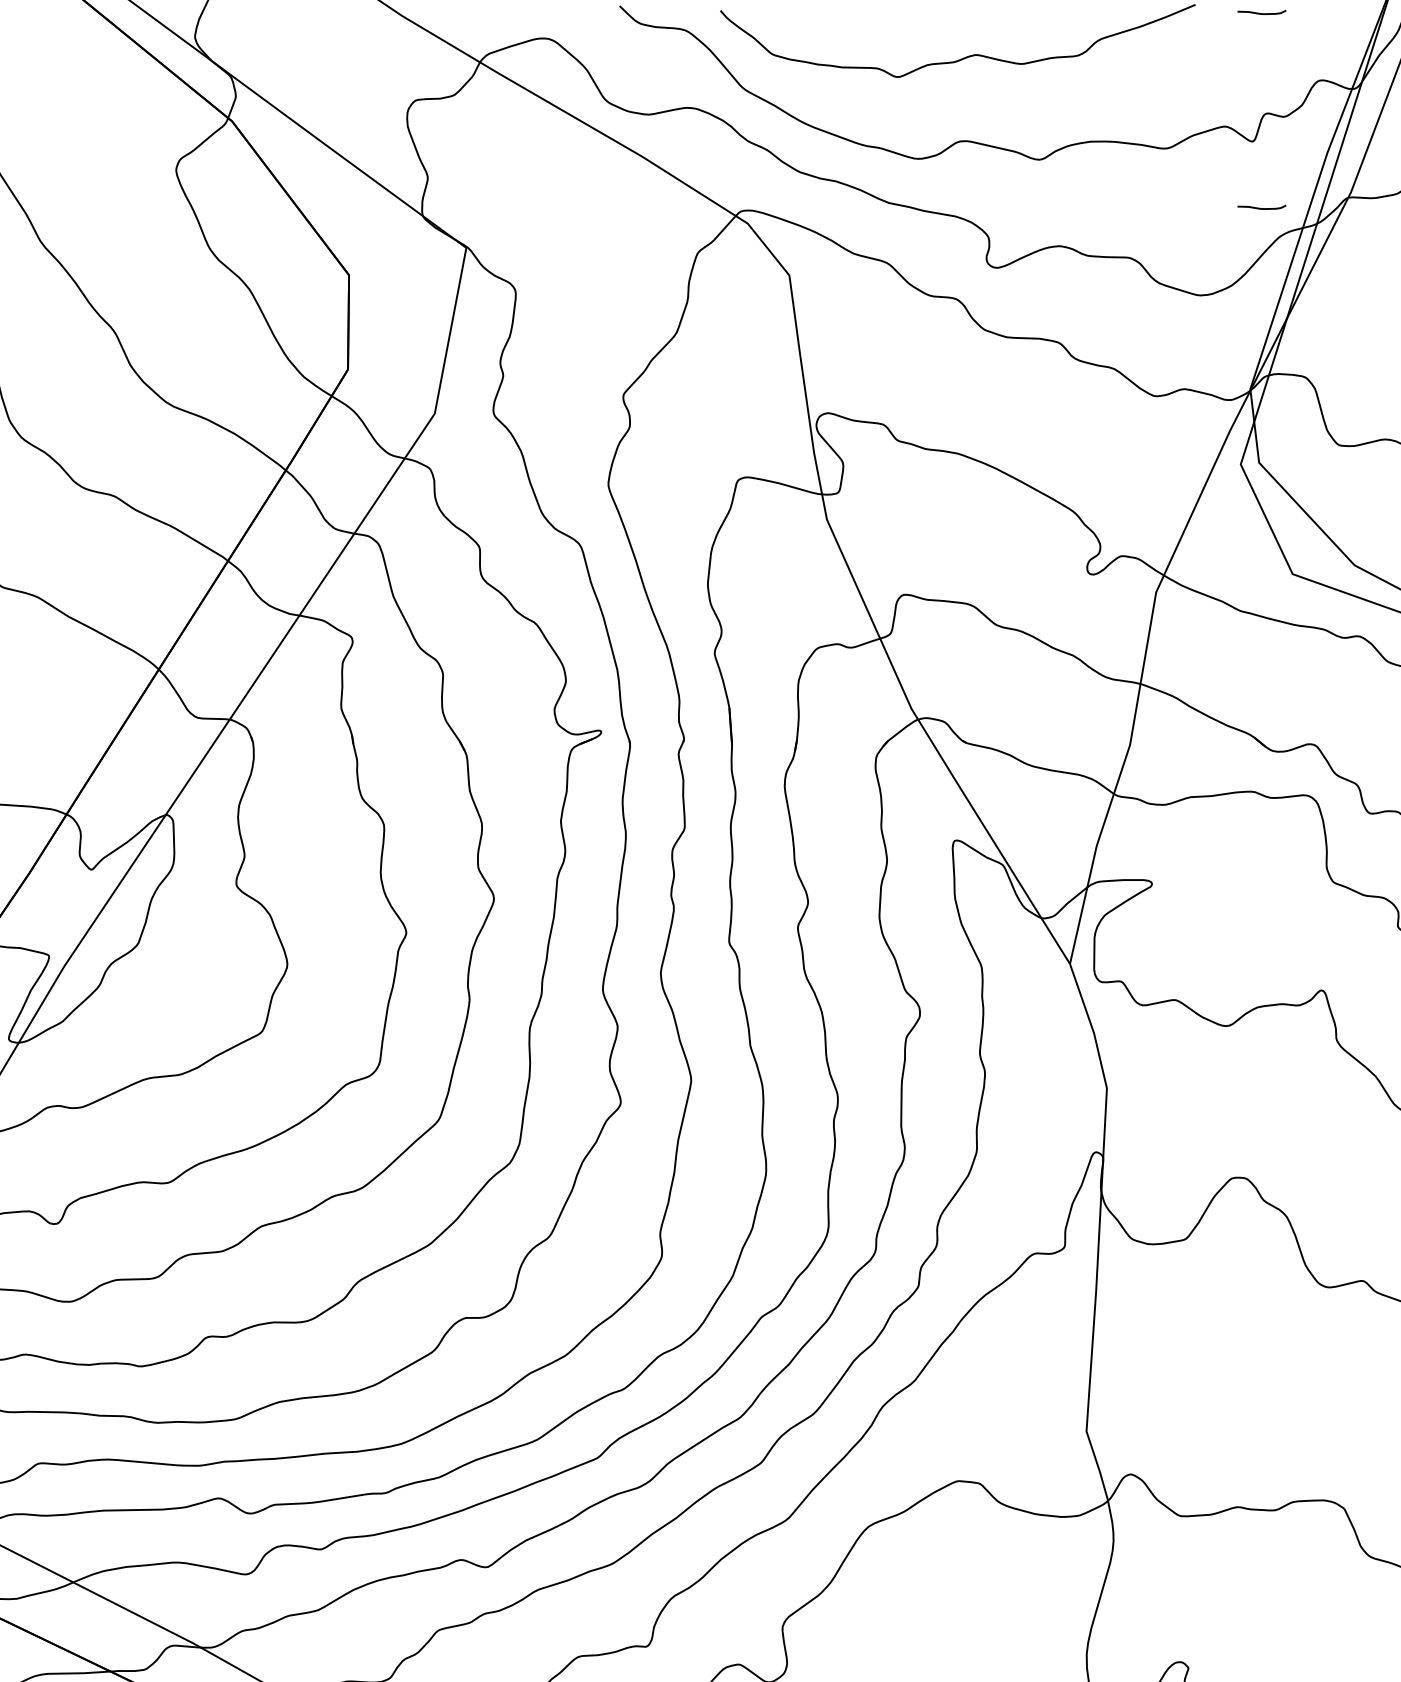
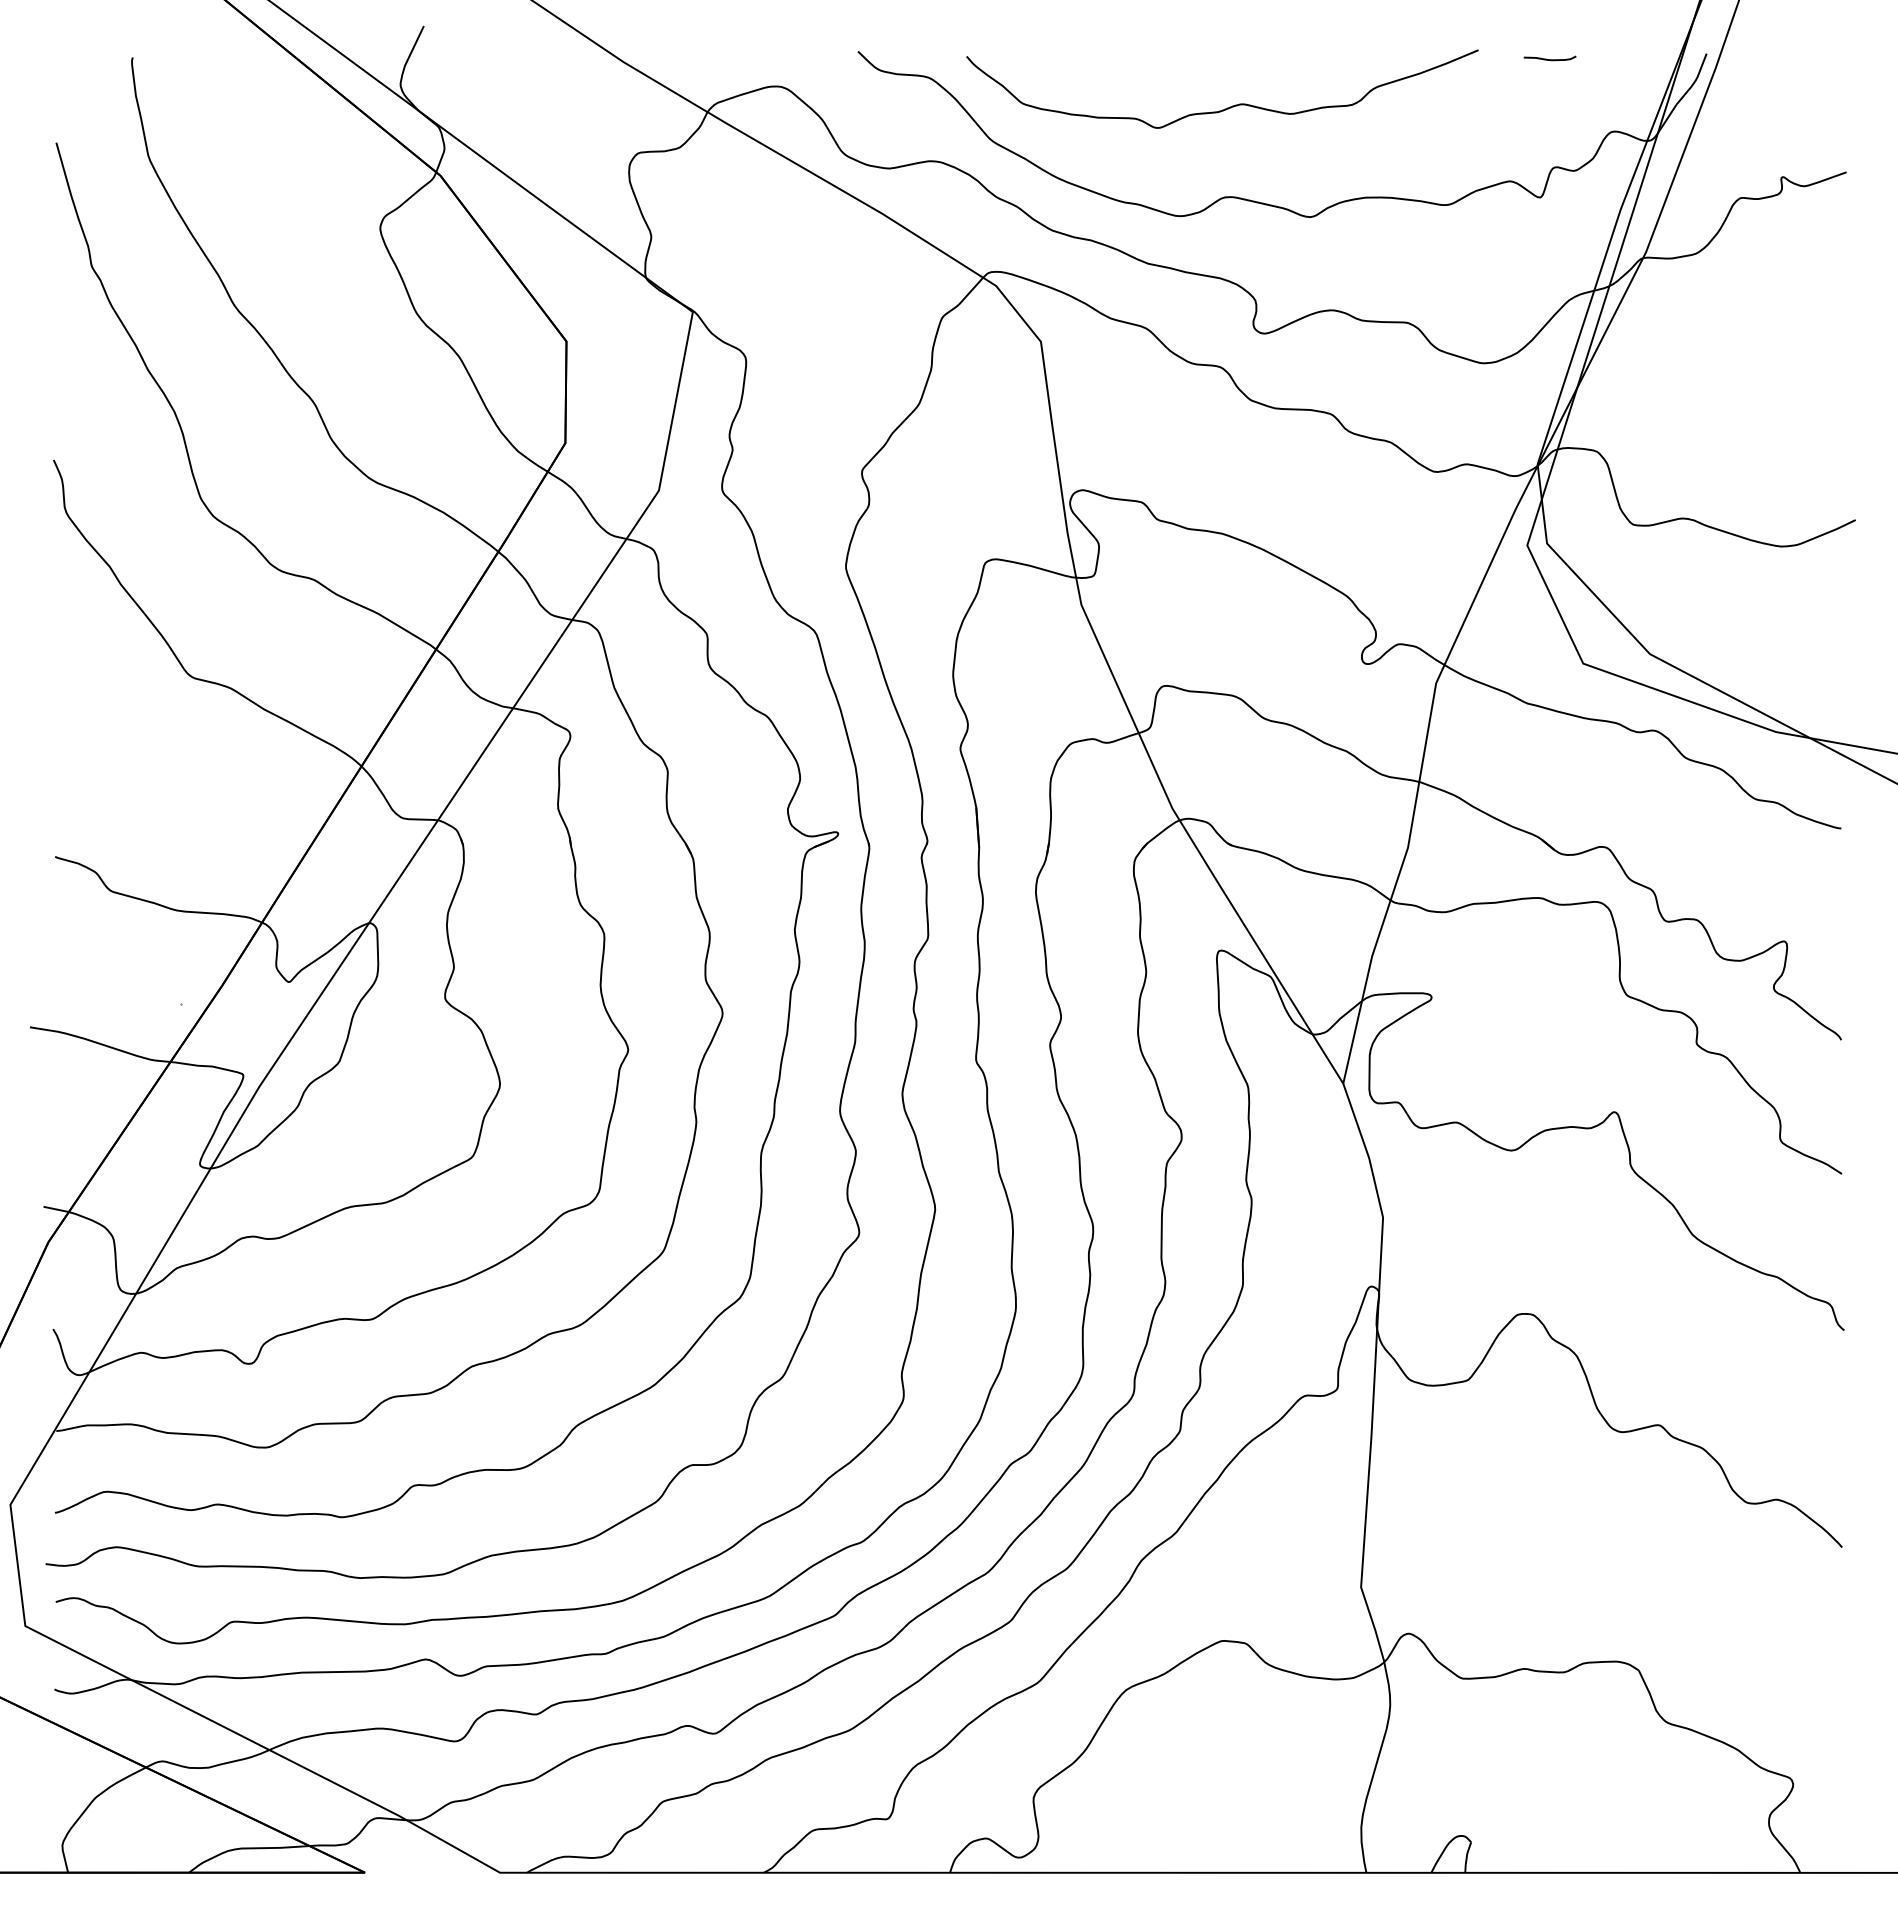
curve: (1261, 208) -> (1549, 269), removed

